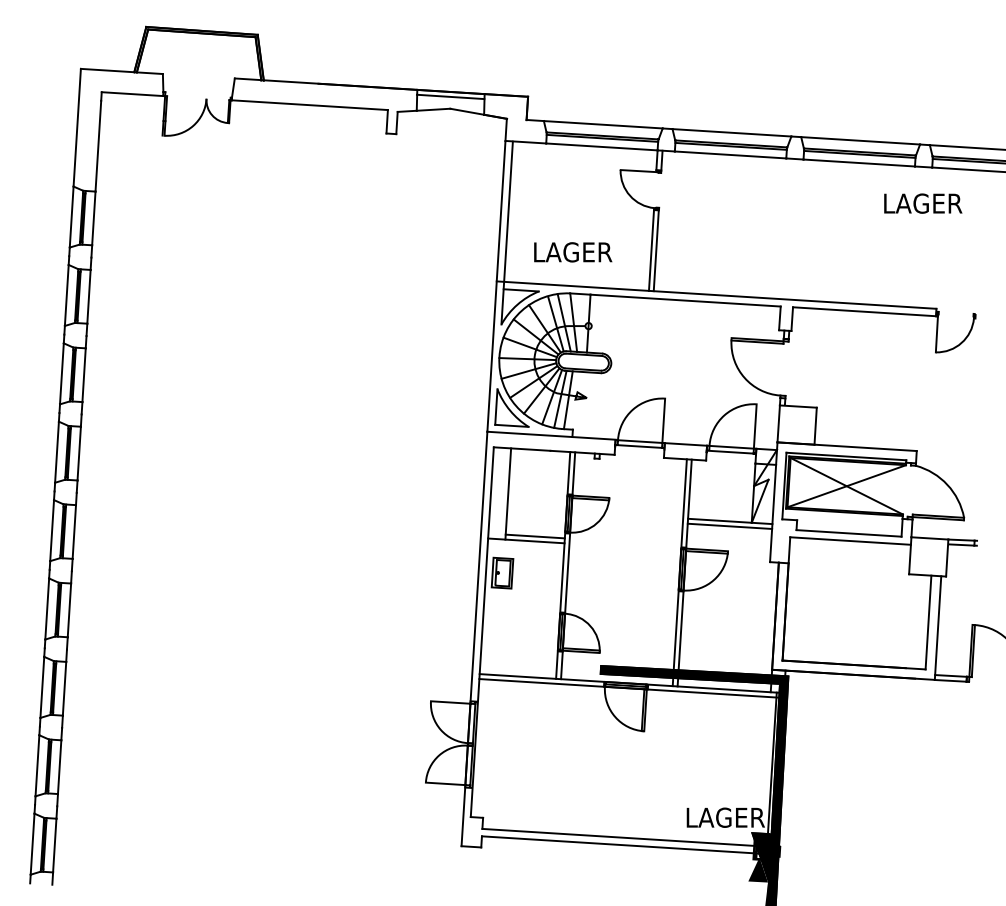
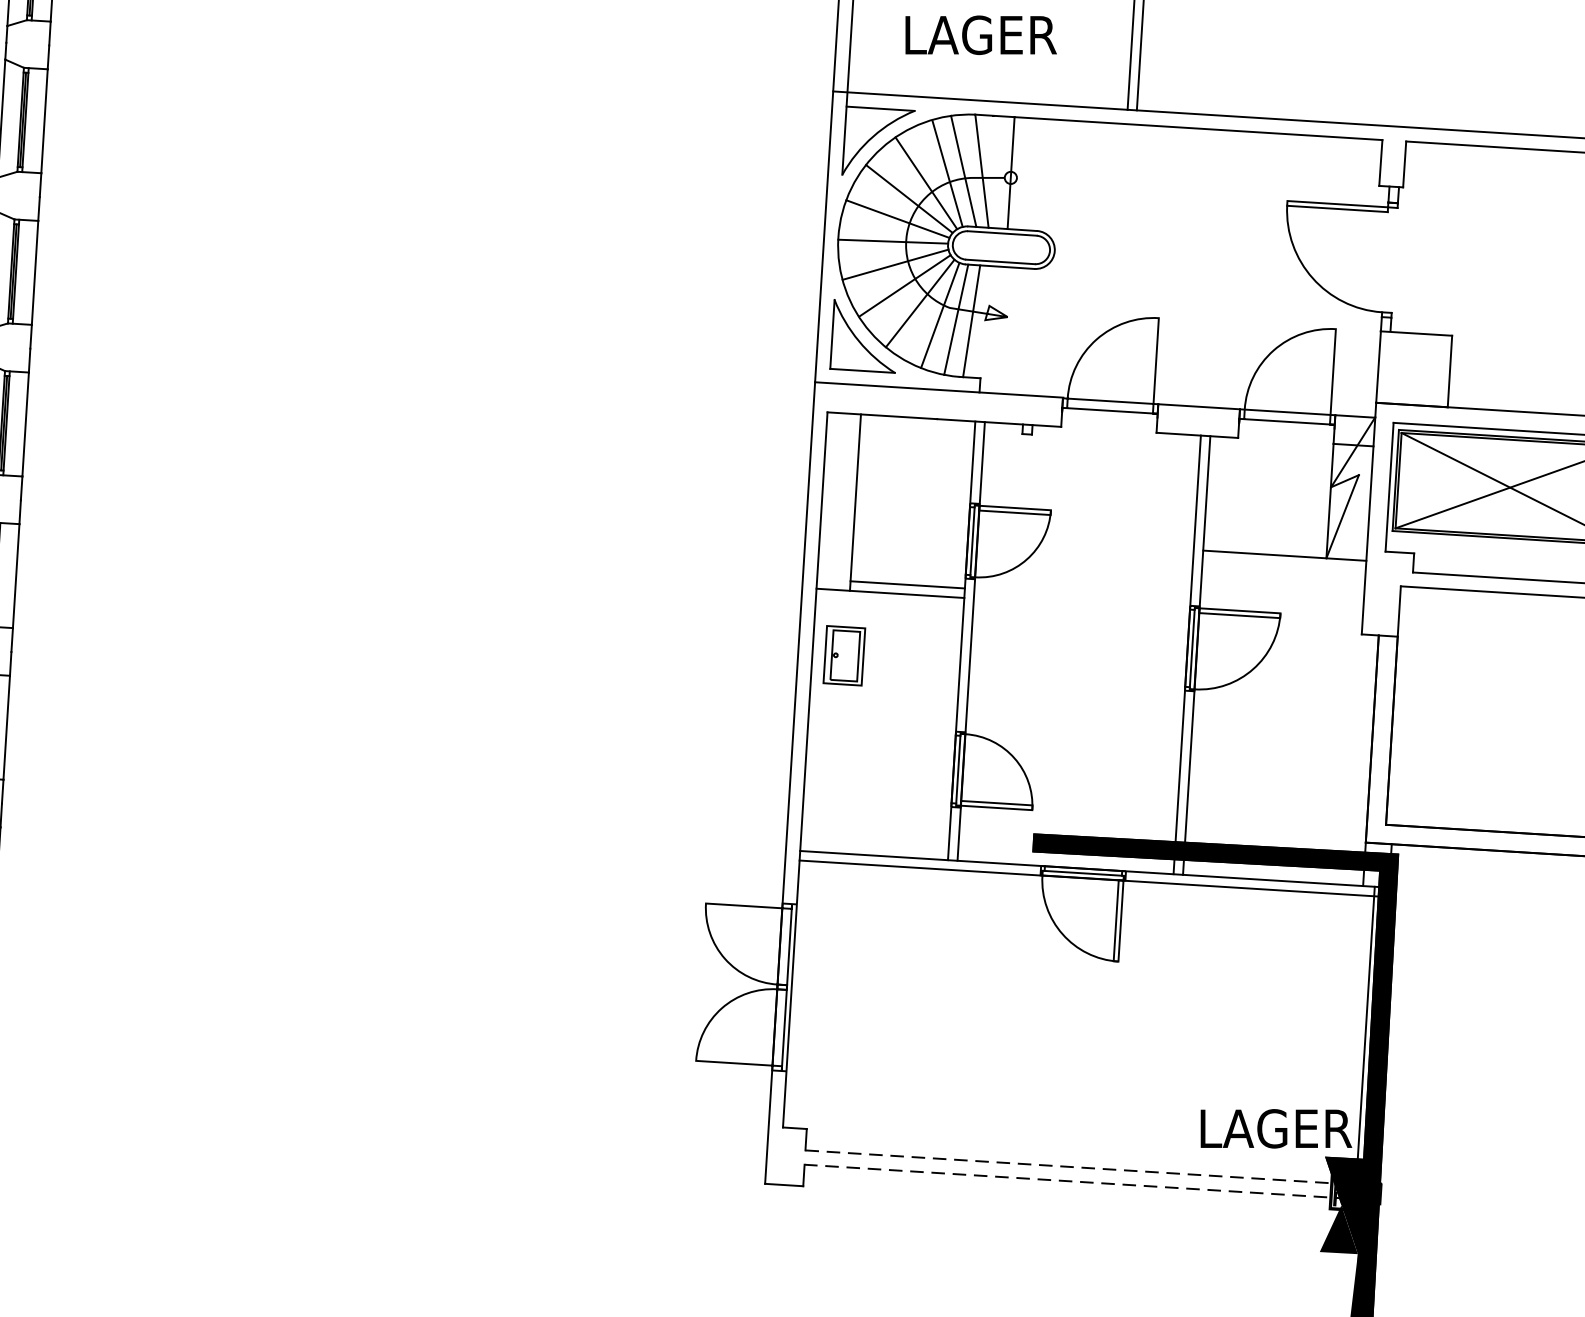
line: (729, 525) -> (1283, 563), removed
line: (626, 837) -> (1084, 1166), solid -> dashed
line: (627, 845) -> (1086, 1182), solid -> dashed

